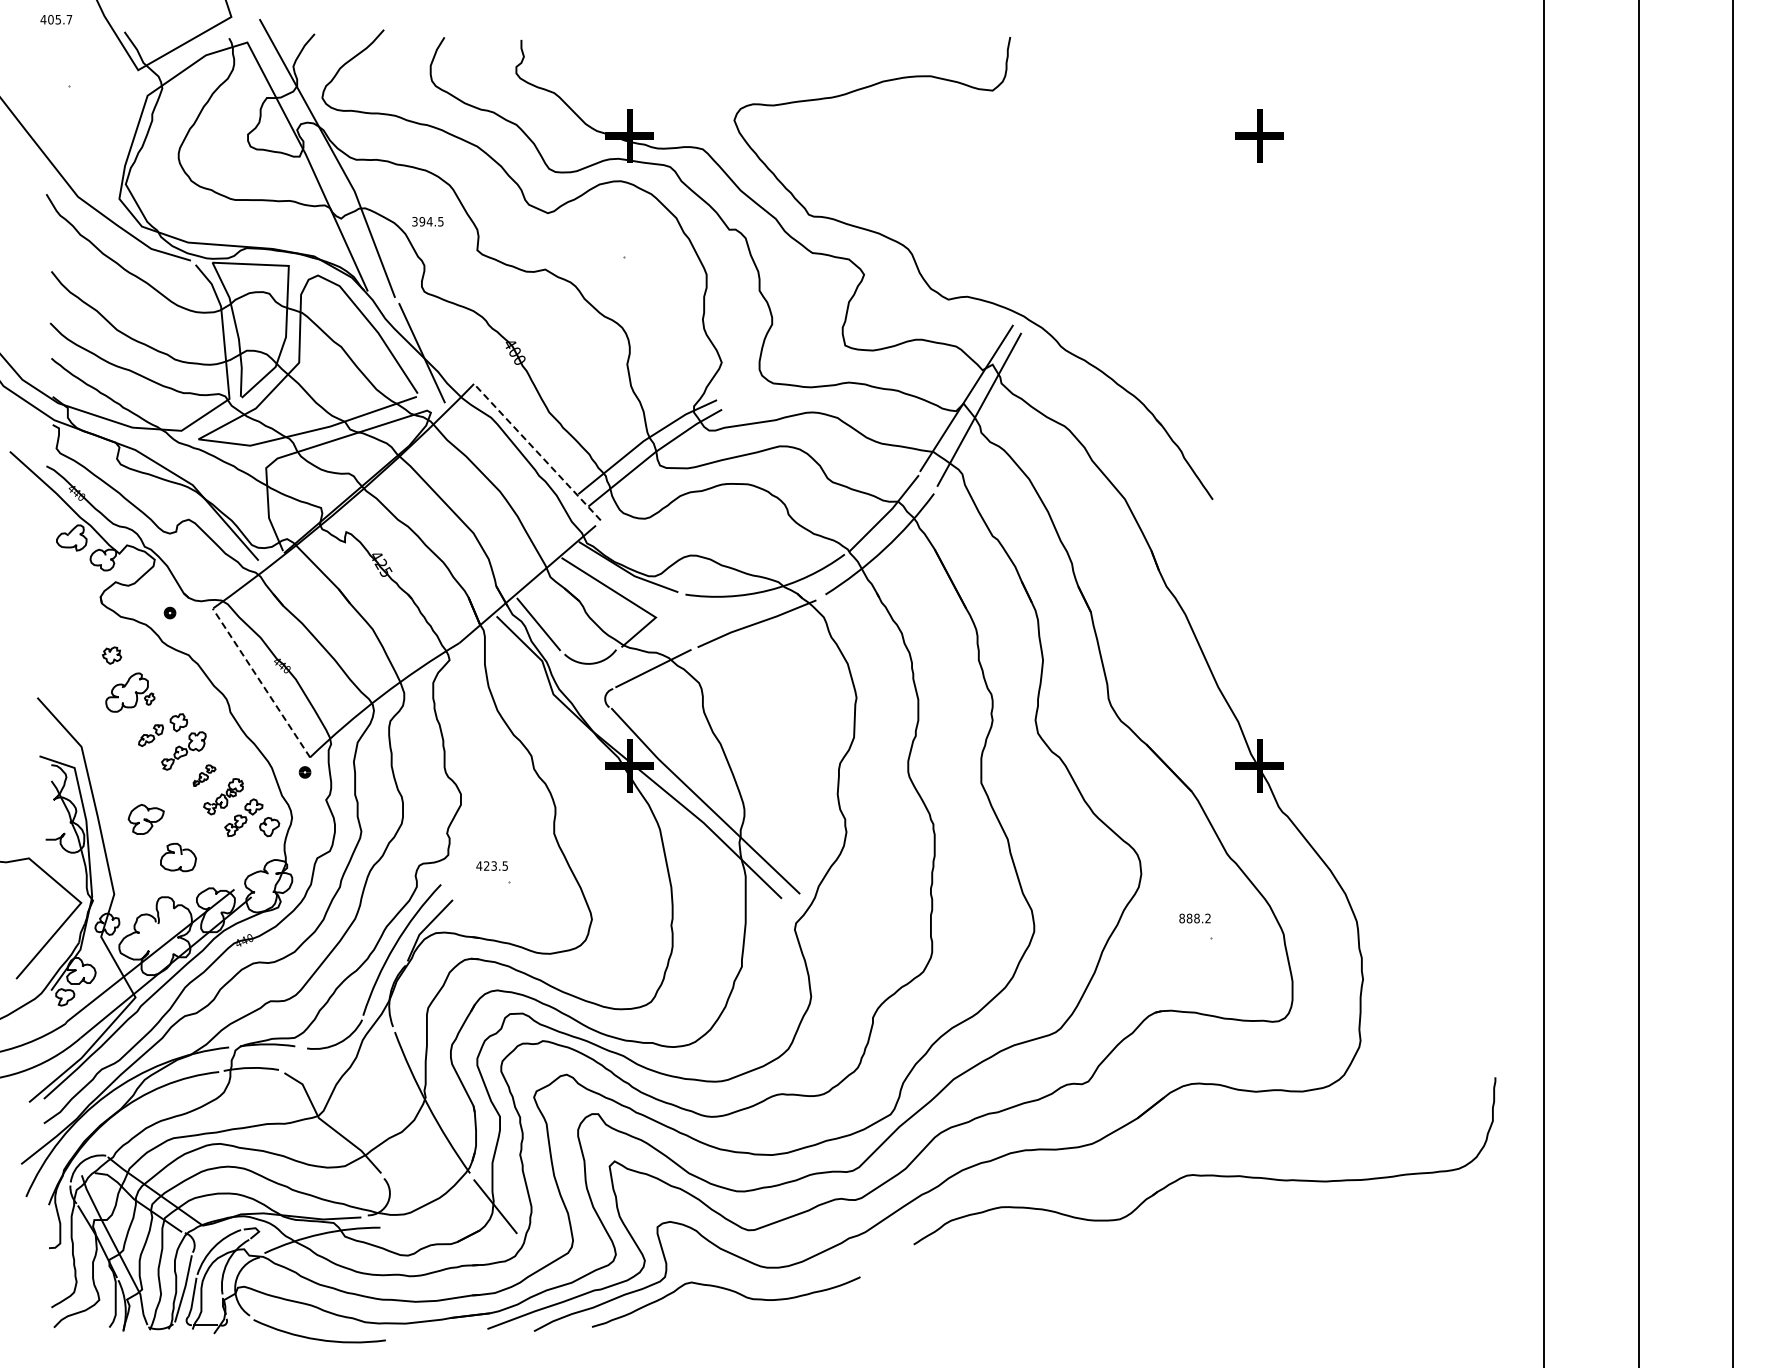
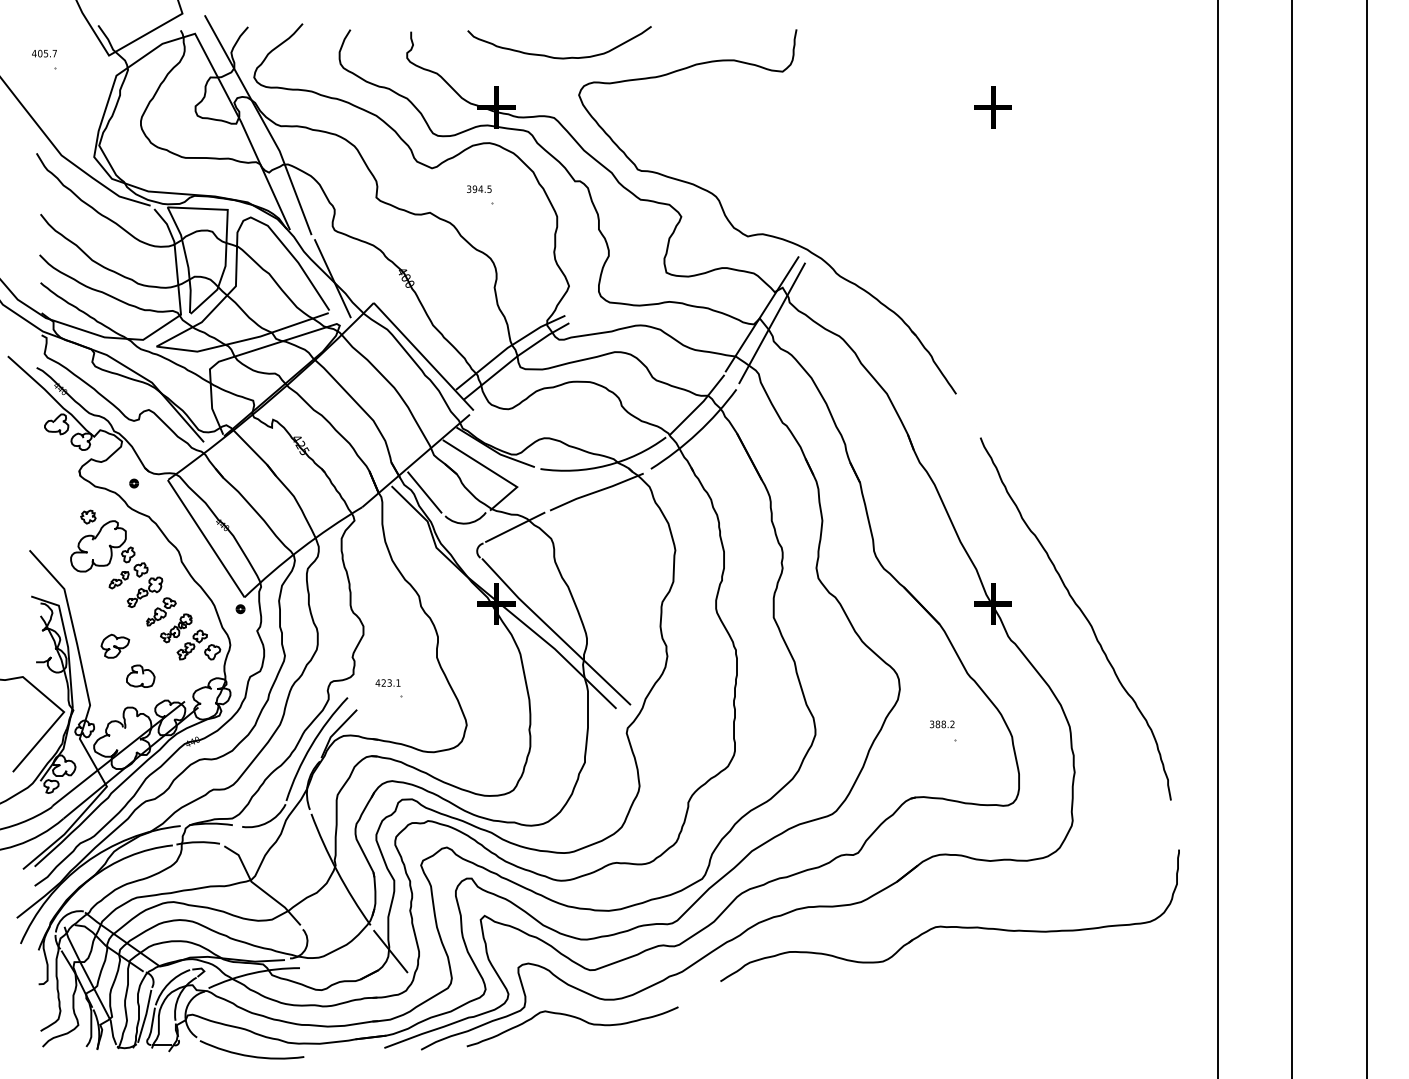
text: (56, 19) -> (44, 53), moved
curve: (709, 72) -> (559, 57), added
text: (427, 221) -> (479, 189), moved
line: (537, 451) -> (423, 356), dashed -> solid
line: (261, 683) -> (206, 539), dashed -> solid
part: (130, 692) -> (102, 546), size x1.67
part: (204, 775) -> (161, 611), size x1.67
curve: (1373, 779) -> (1082, 614), added
text: (504, 865) -> (397, 682), 423.5 -> 423.1
text: (1181, 918) -> (931, 724), 888.2 -> 388.2

